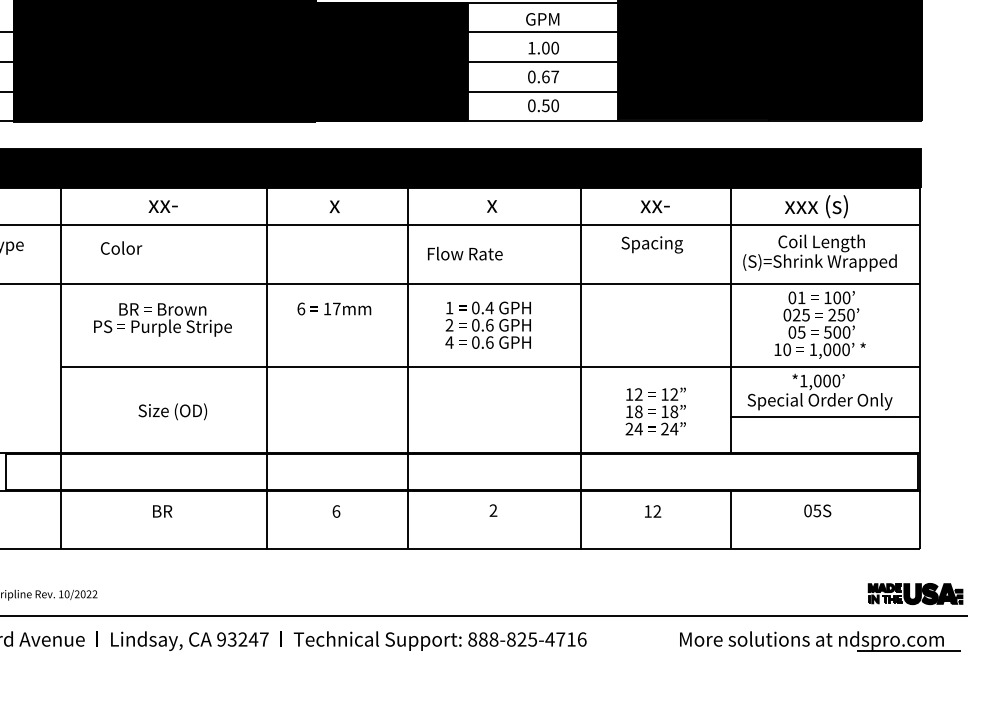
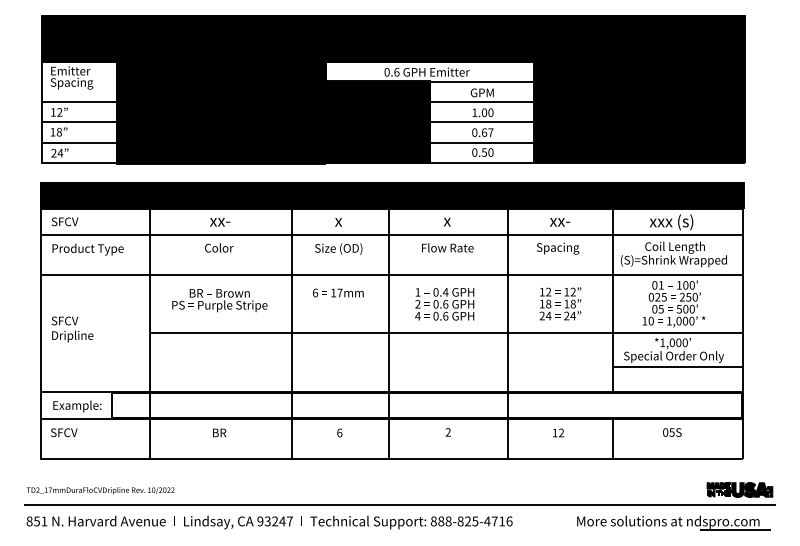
text: (121, 247) -> (219, 247), moved
text: (464, 253) -> (447, 247), moved
text: (172, 410) -> (338, 248), moved
text: (655, 410) -> (560, 303), moved

